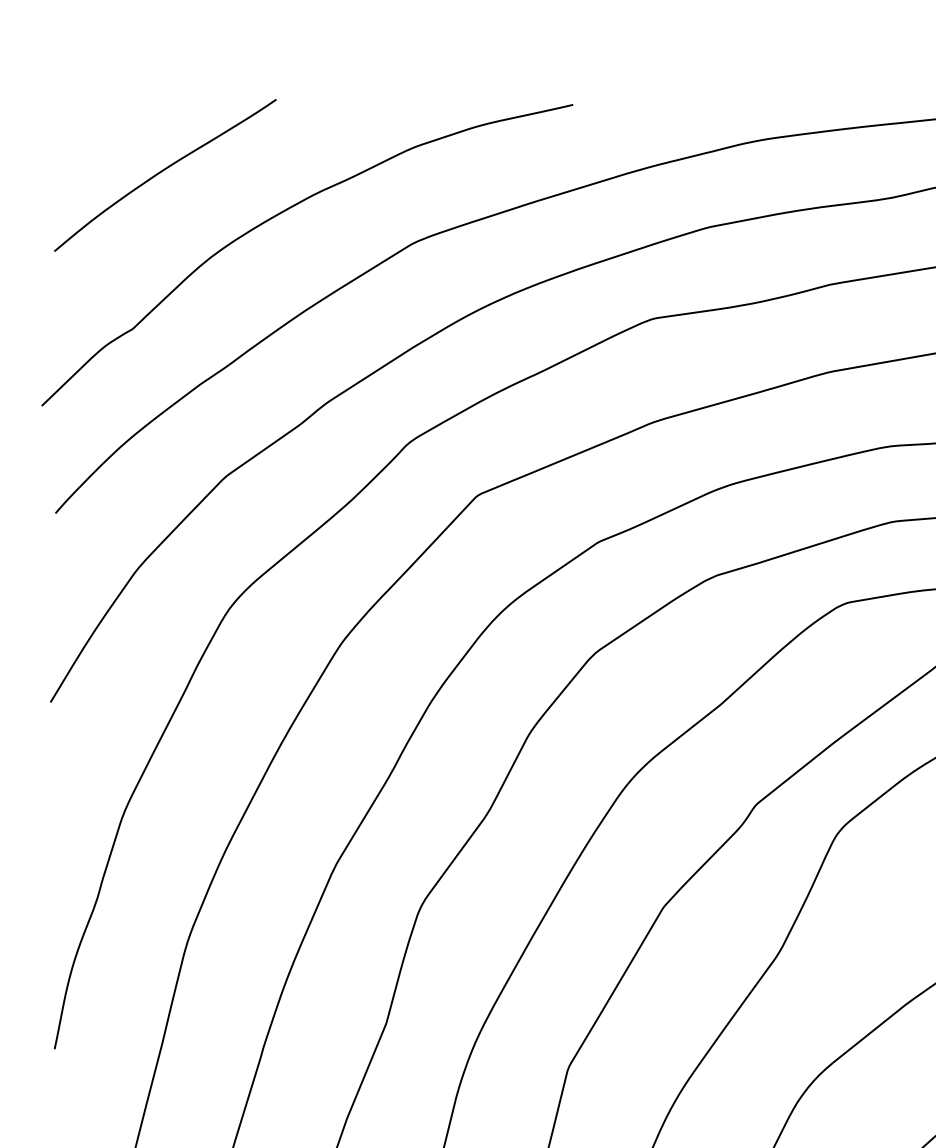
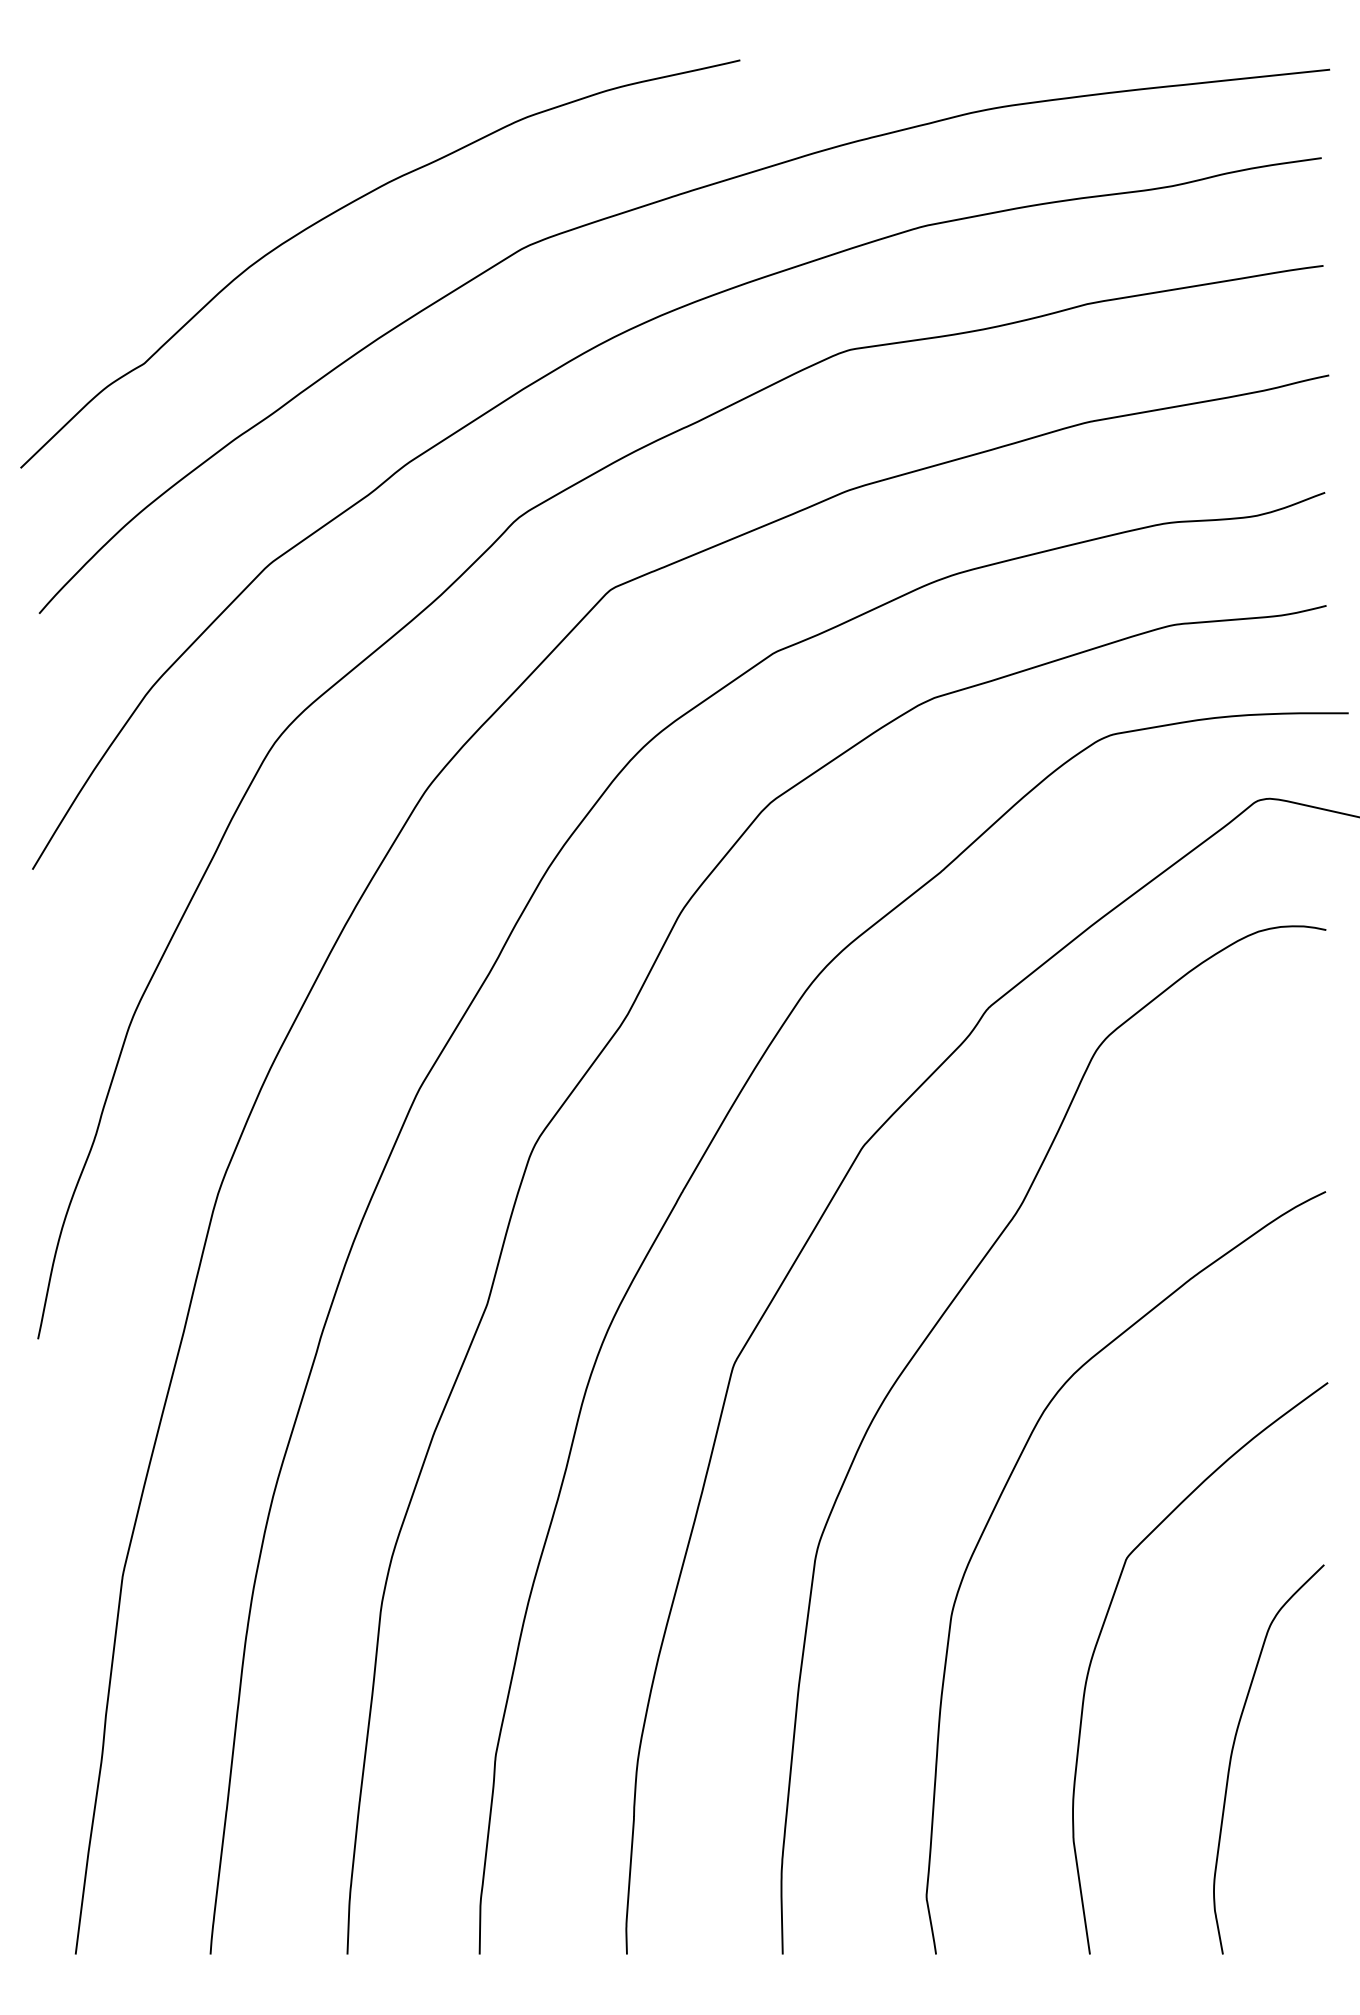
curve: (162, 172) -> (183, 151), removed

